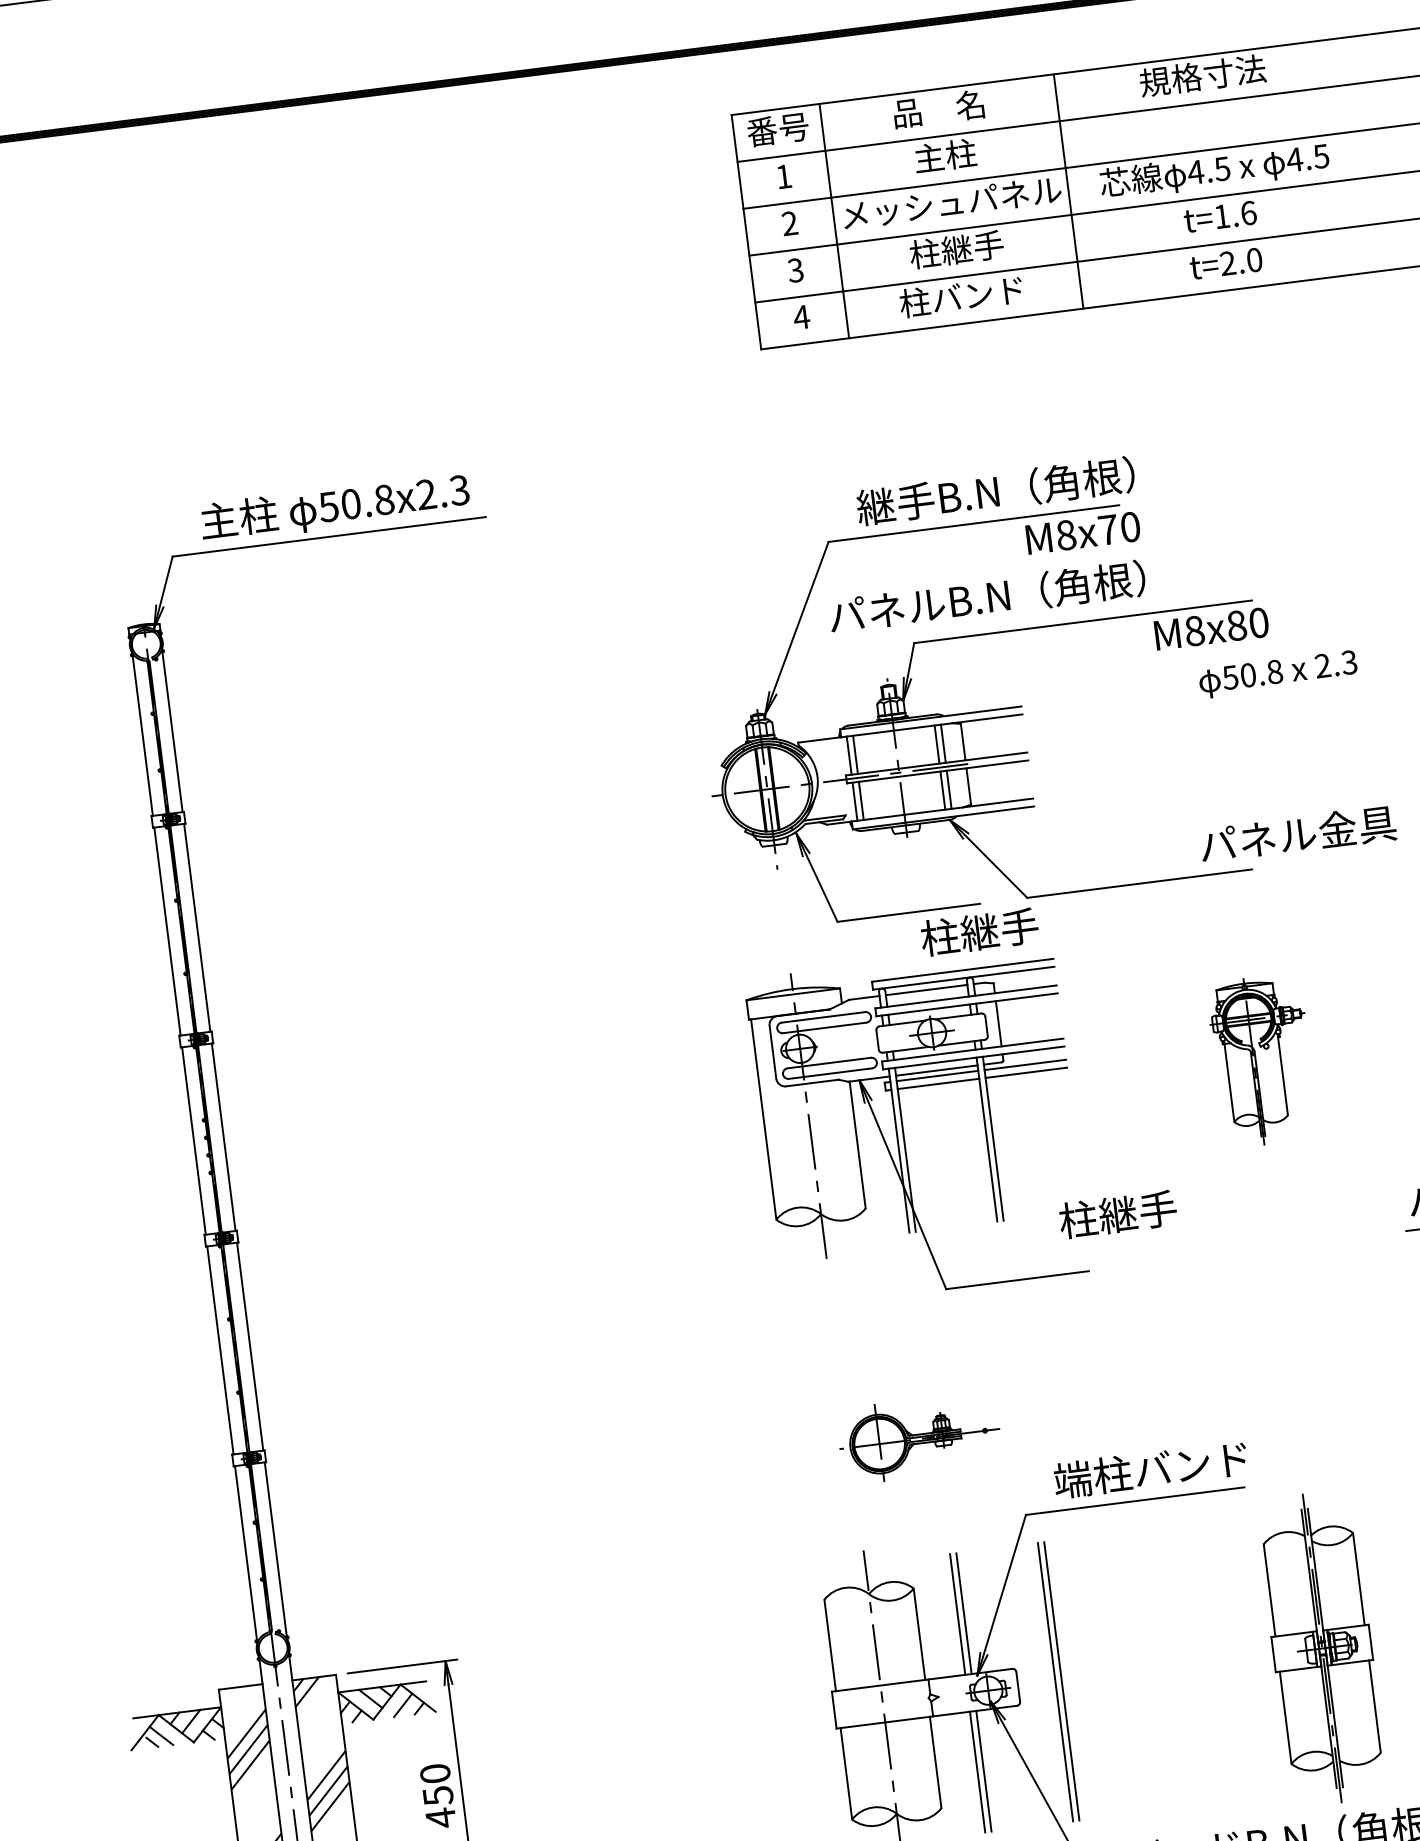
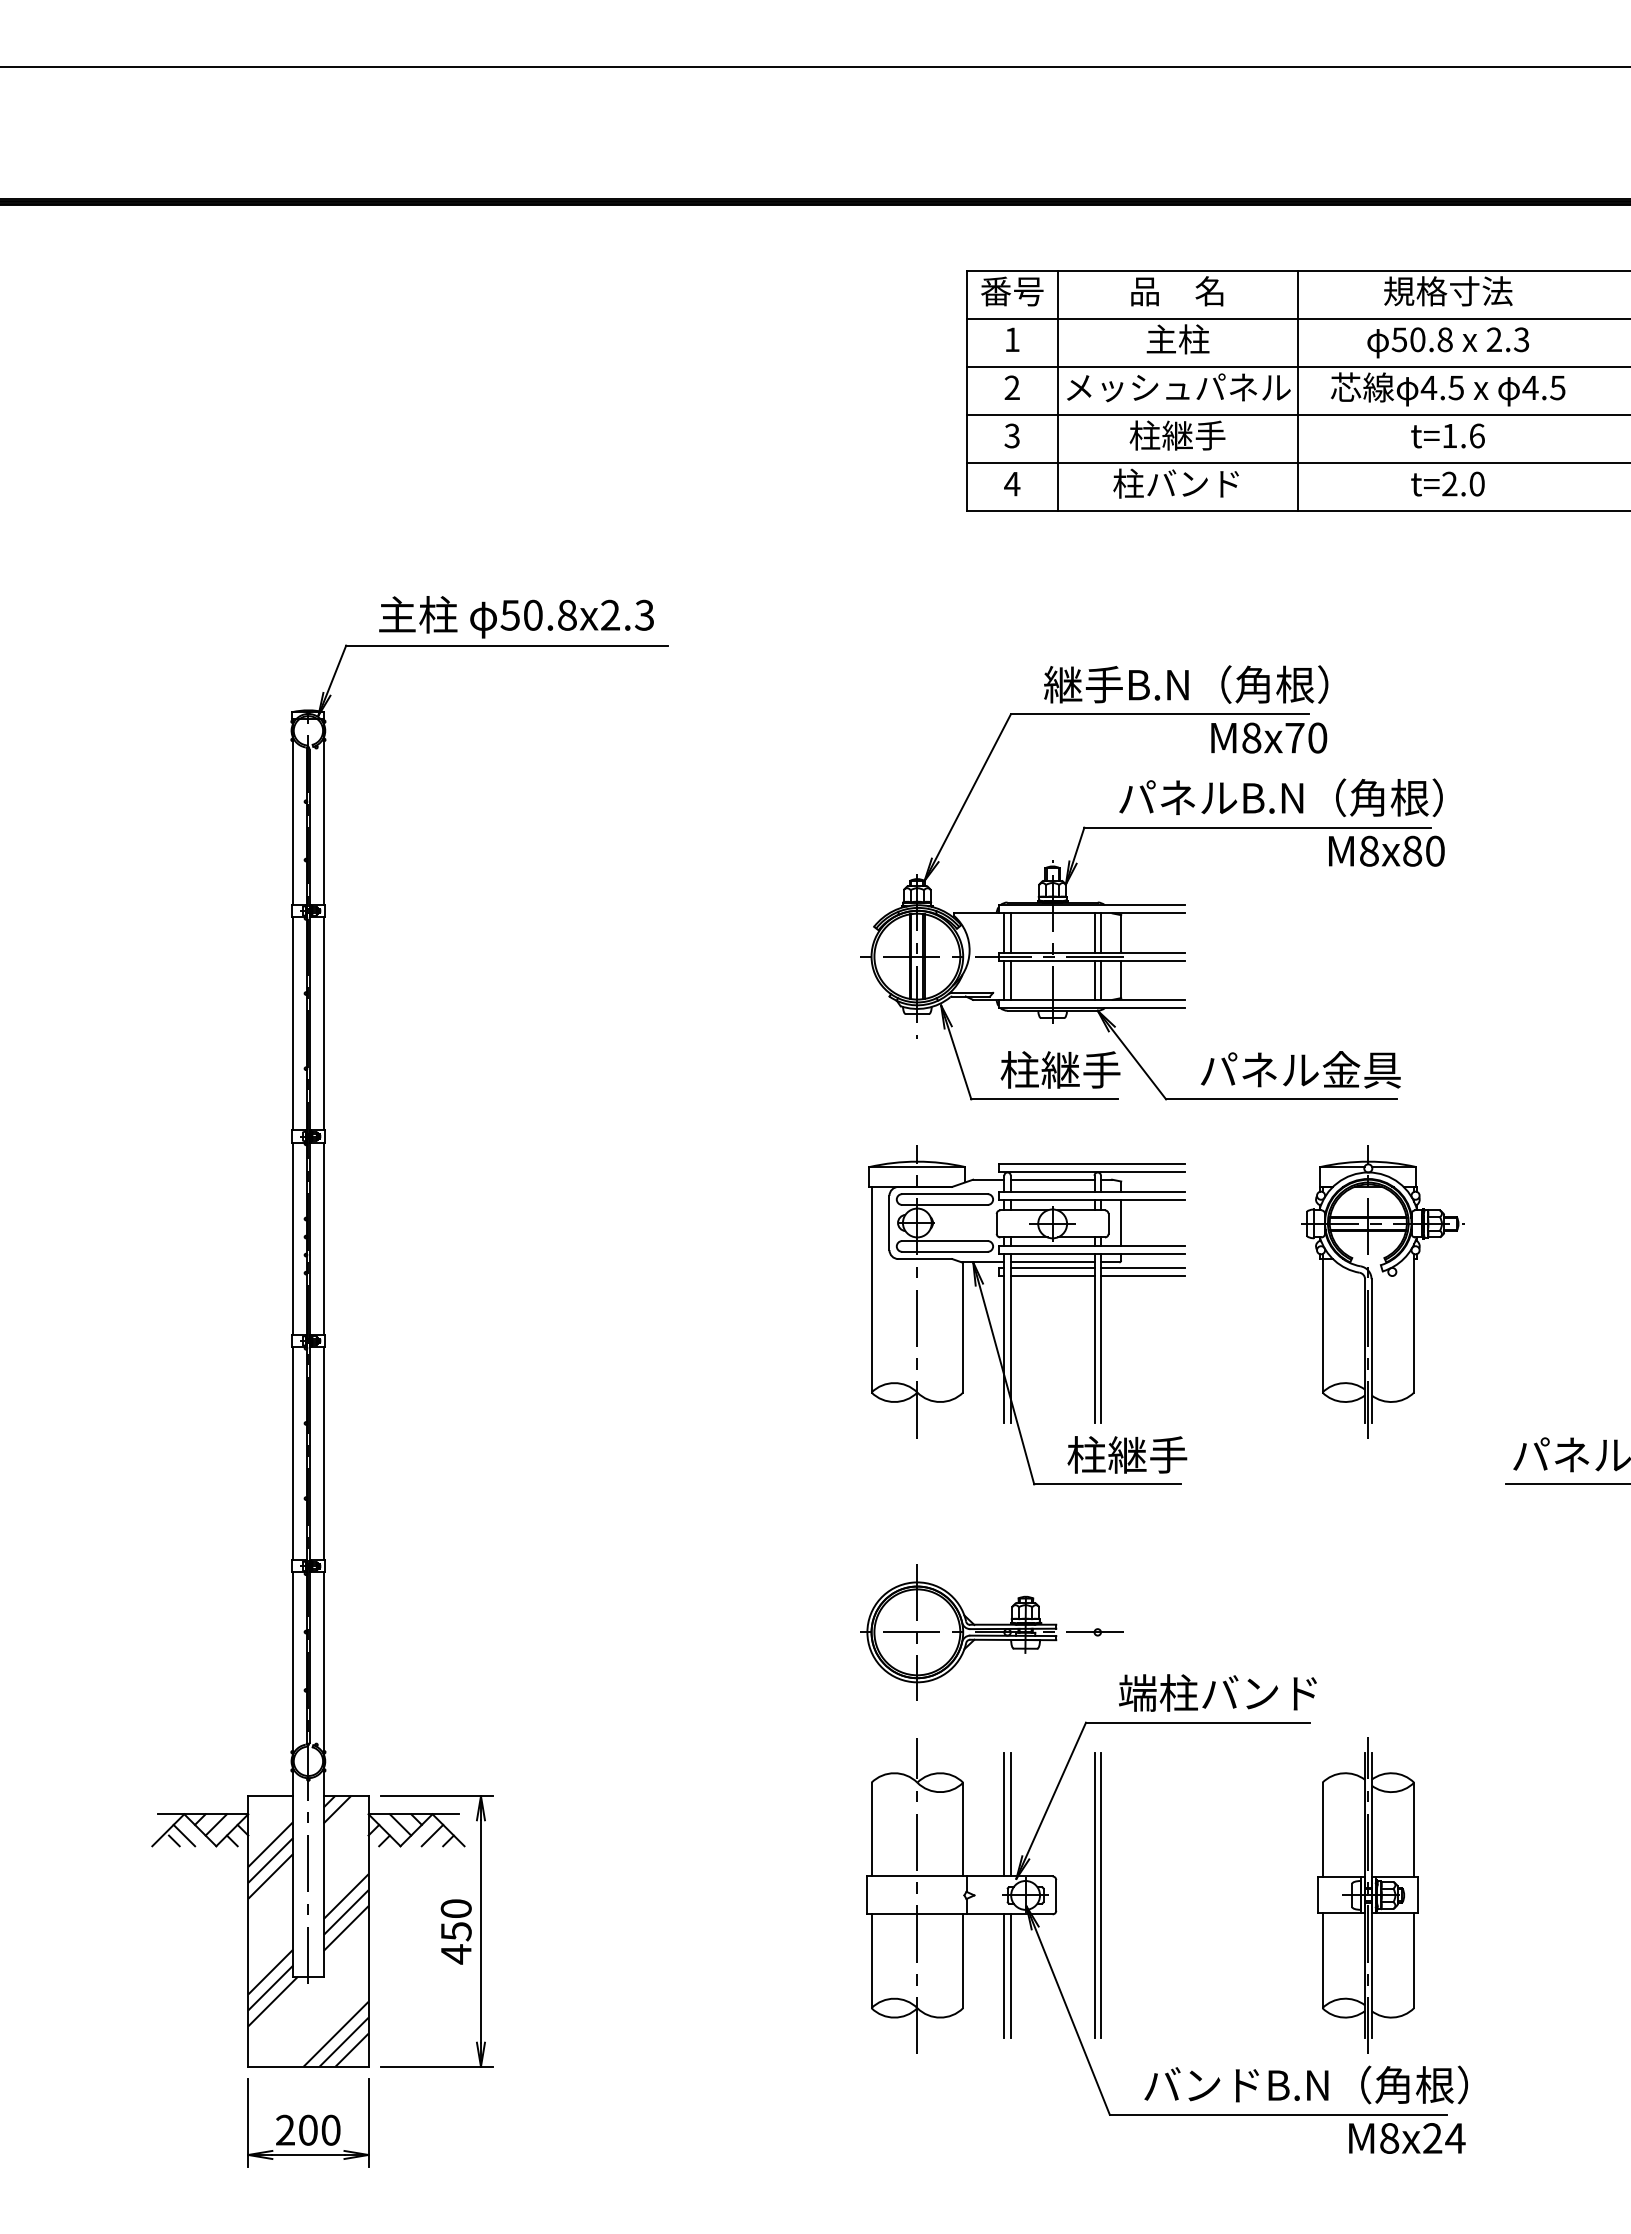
text: (986, 597) -> (1280, 797), moved
text: (1277, 674) -> (1447, 342), moved
text: (1297, 834) -> (1300, 1069), moved
text: (979, 931) -> (1060, 1069), moved
part: (1261, 1058) -> (1382, 1291), size x1.67
text: (1118, 1214) -> (1127, 1454), moved
part: (922, 1438) -> (991, 1632), size x1.67

